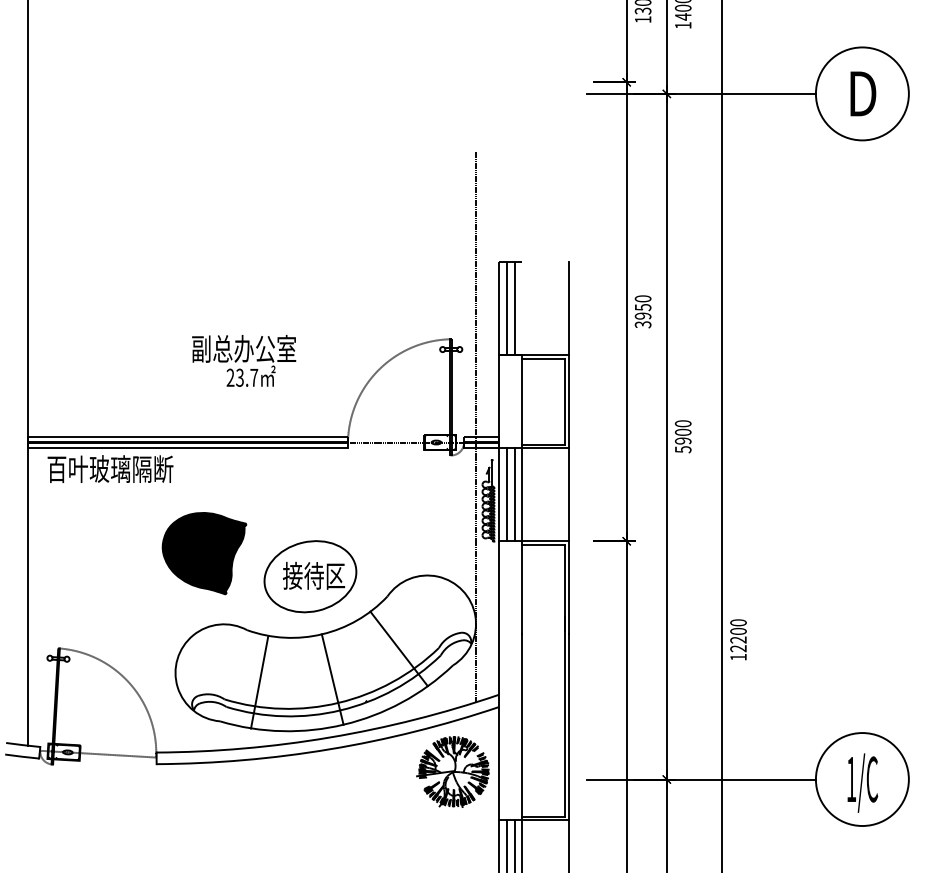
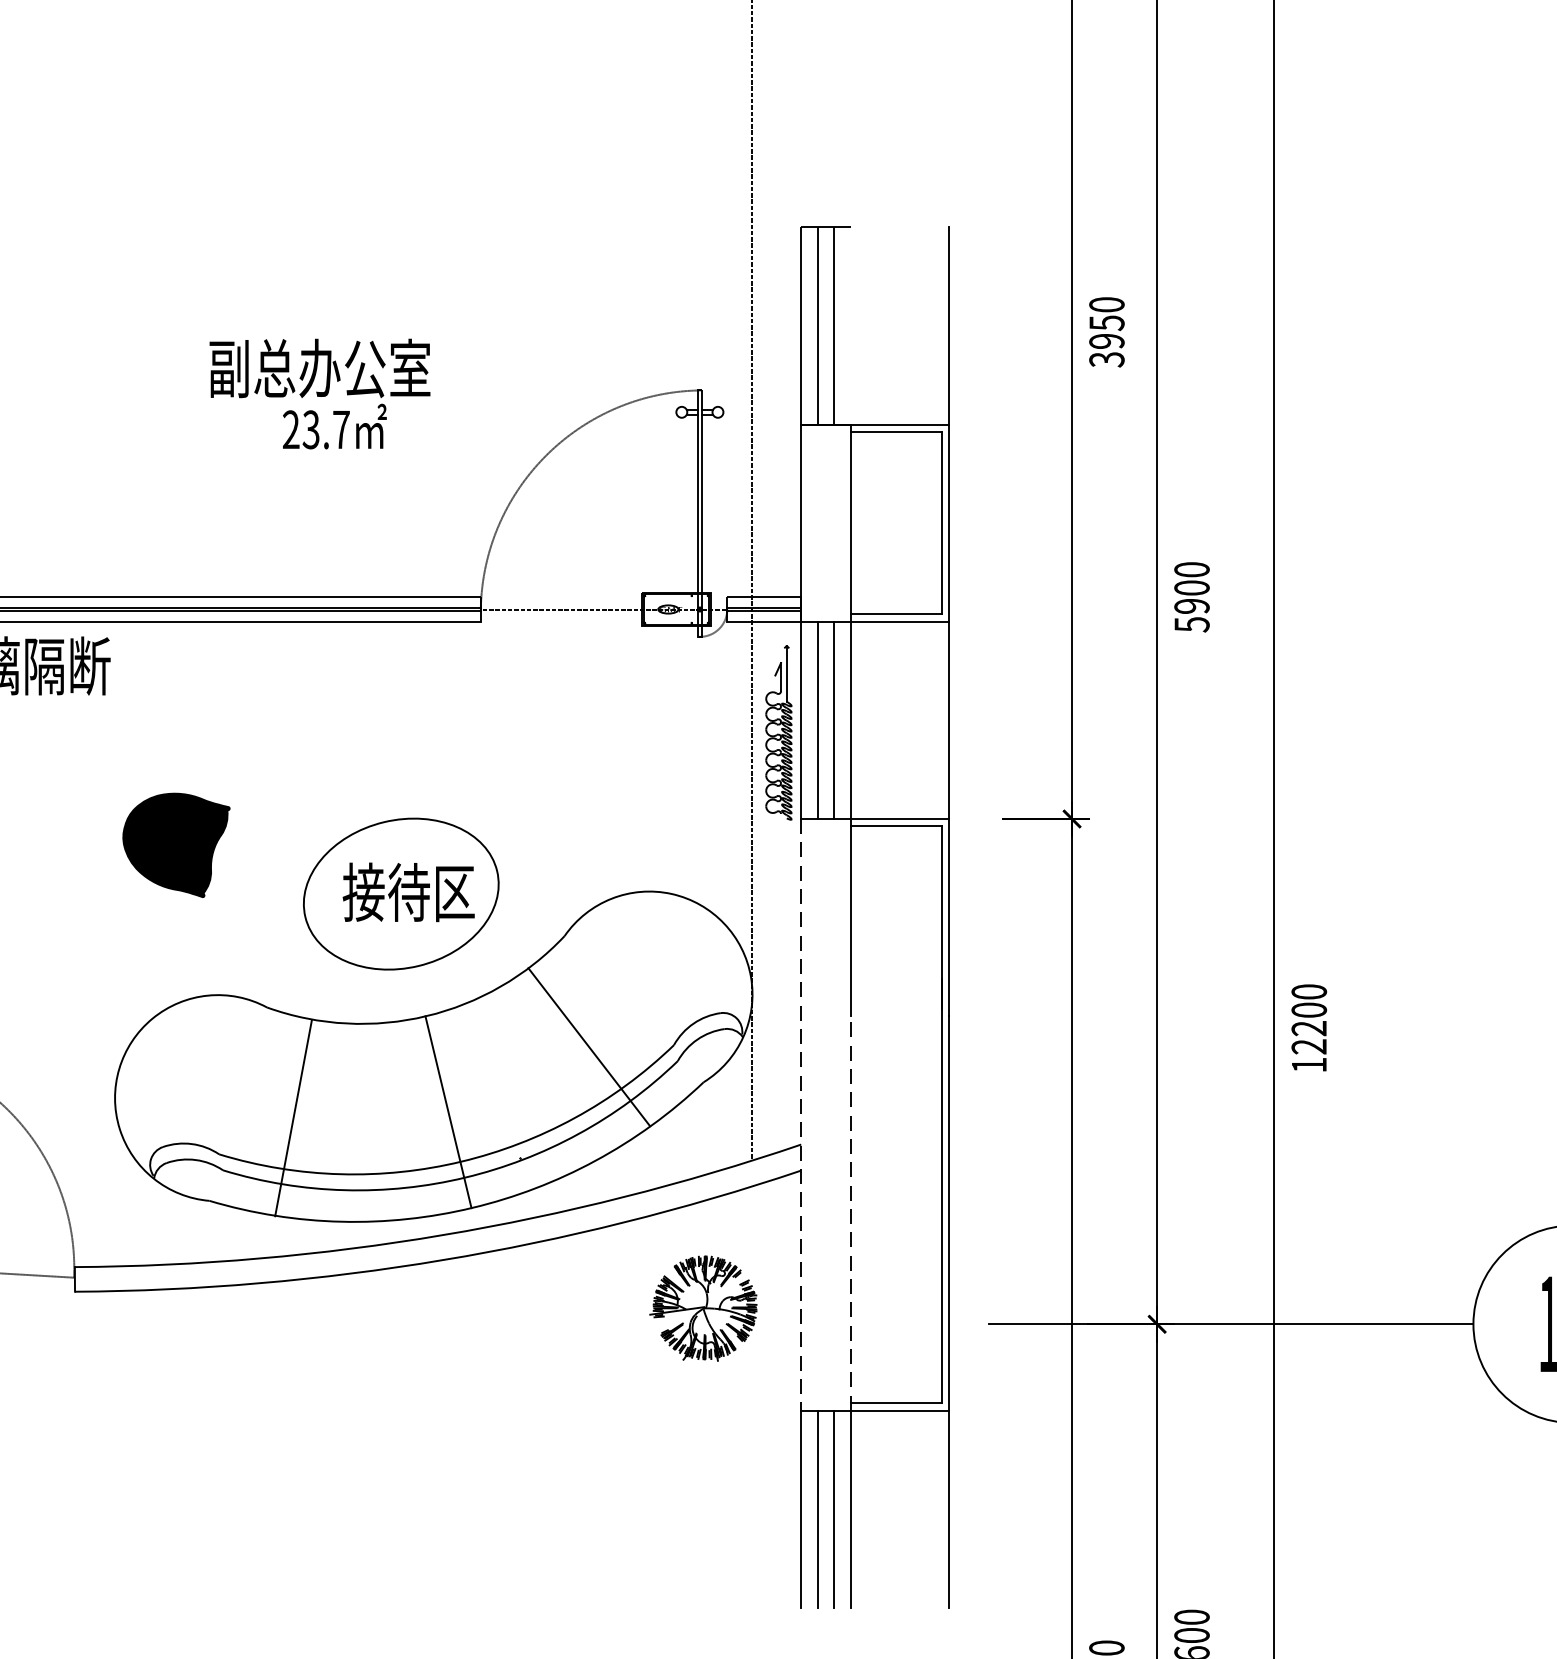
text: (244, 360) -> (320, 393), moved
part: (204, 553) -> (176, 844), size x0.6
line: (499, 681) -> (802, 1116), solid -> dashed
line: (522, 727) -> (851, 1213), solid -> dashed
part: (452, 771) -> (702, 1307), size x0.7

